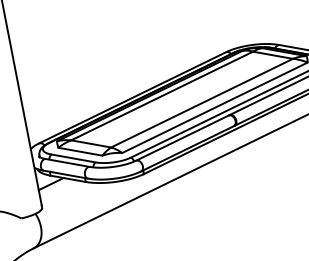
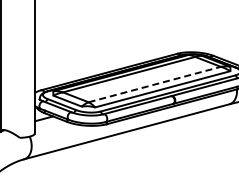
line: (203, 102) -> (155, 84), solid -> dashed

